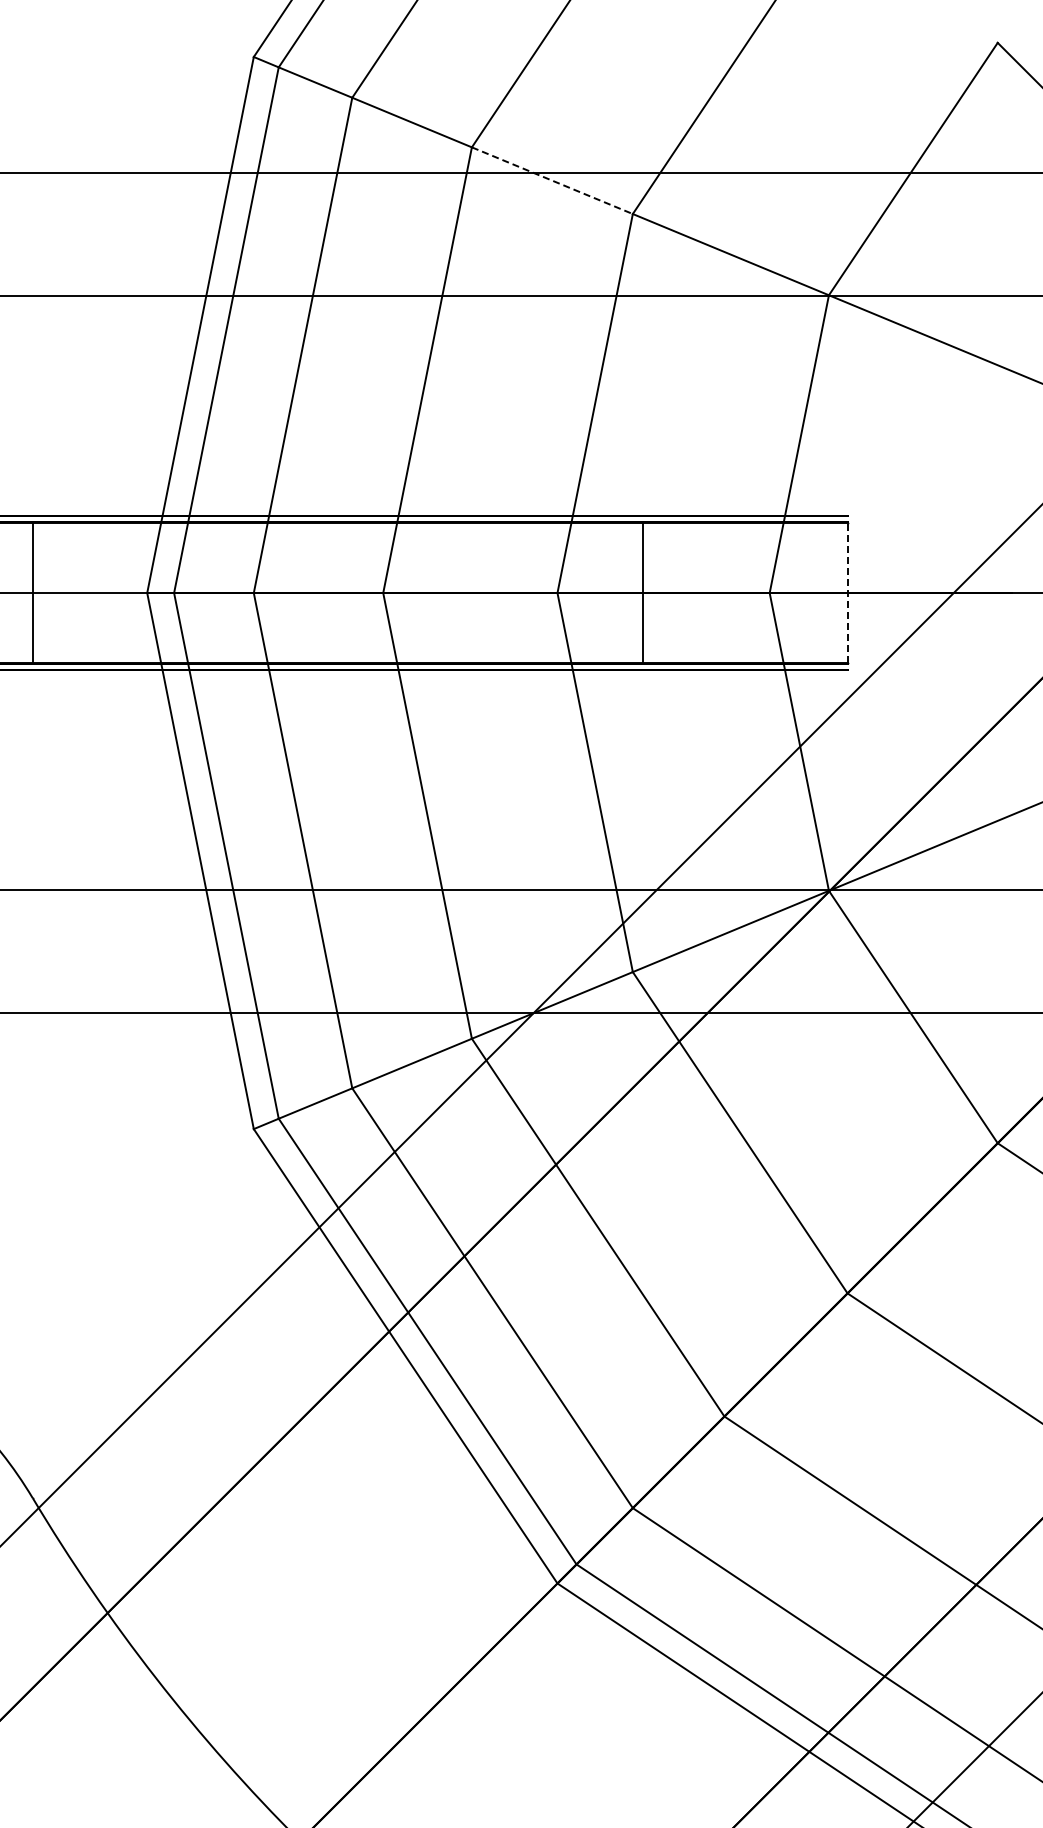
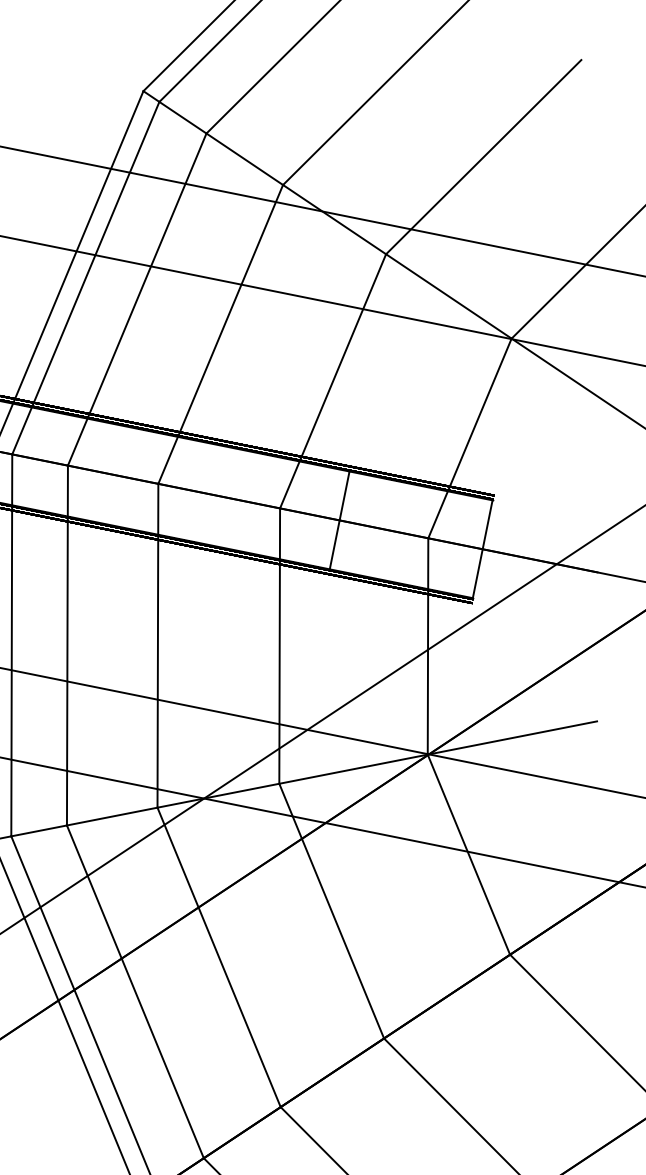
line: (552, 180) -> (334, 219), dashed -> solid
line: (847, 592) -> (482, 548), dashed -> solid

